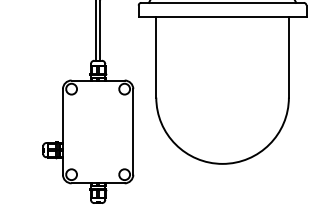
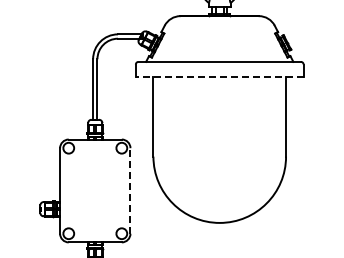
line: (222, 17) -> (219, 76), solid -> dashed
line: (133, 131) -> (130, 190), solid -> dashed

